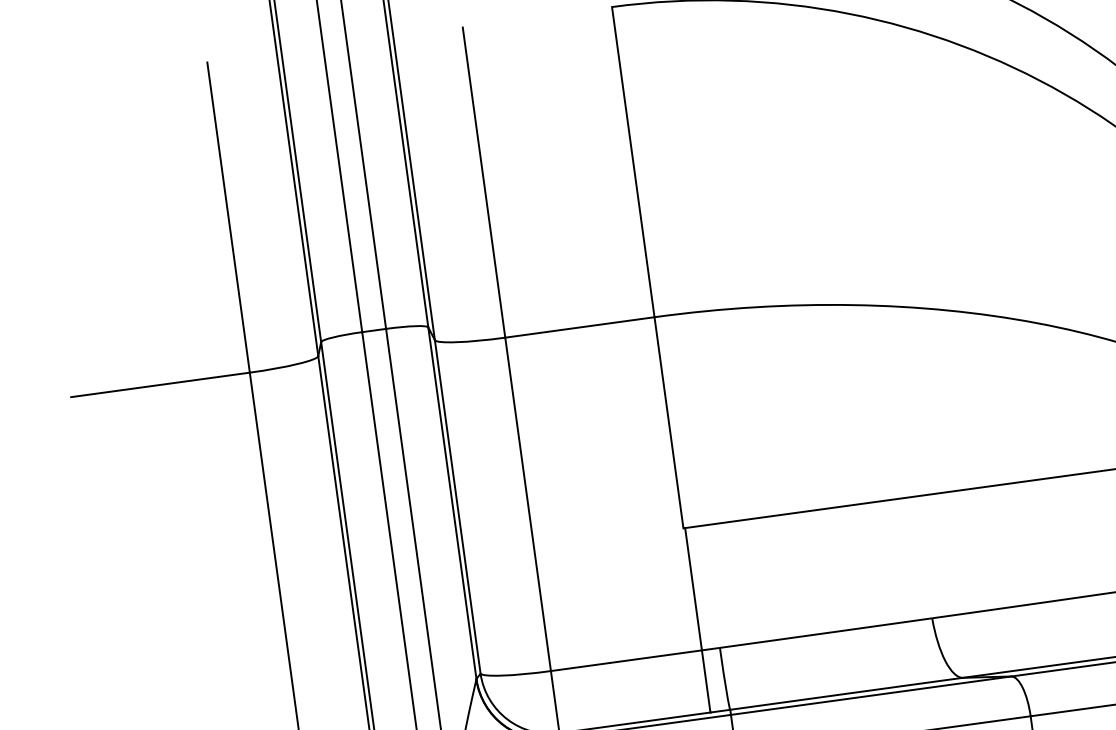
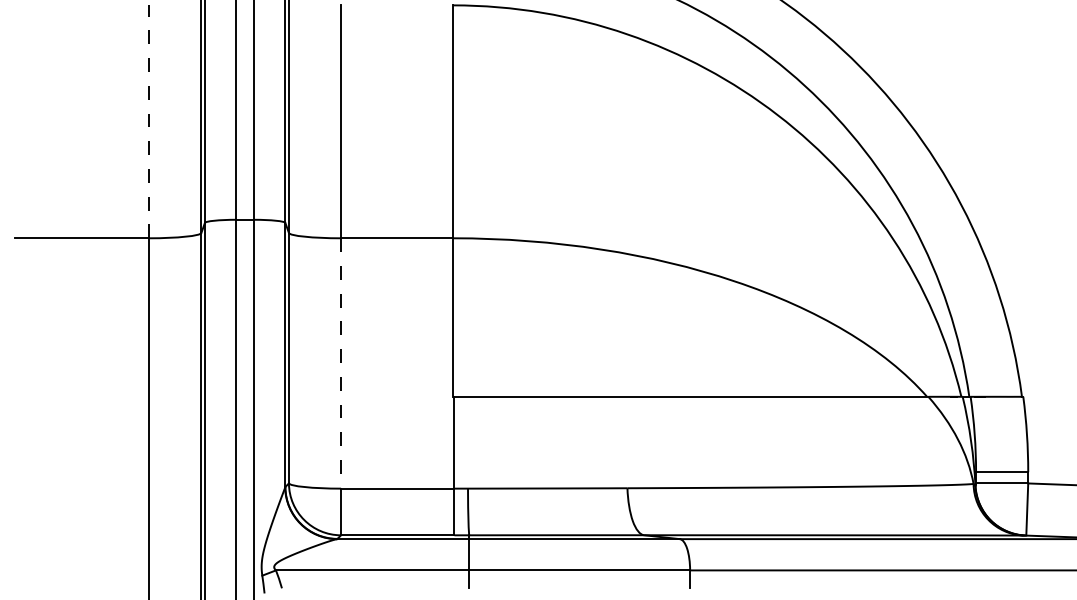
line: (228, 217) -> (149, 121), solid -> dashed
line: (528, 504) -> (341, 363), solid -> dashed

